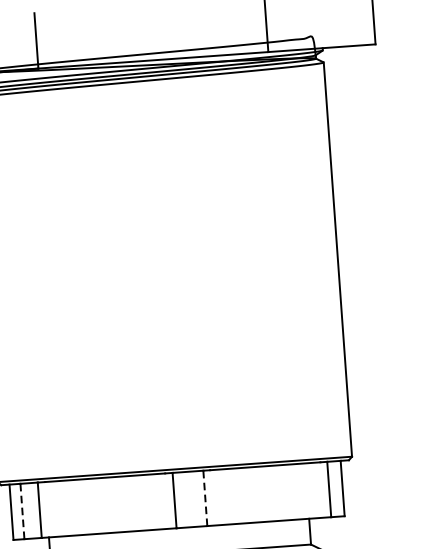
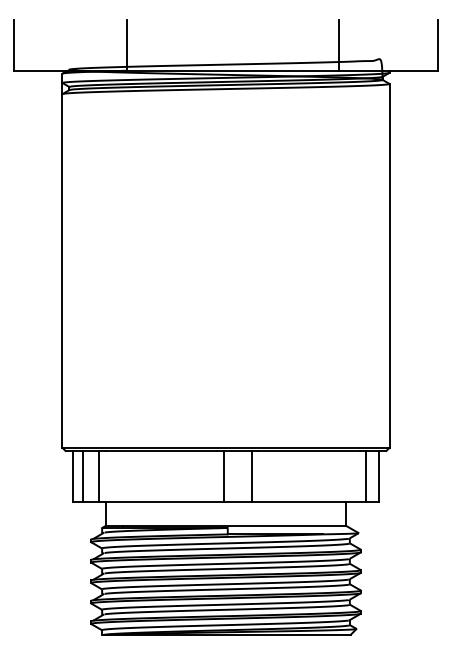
line: (205, 498) -> (252, 476), dashed -> solid
line: (22, 511) -> (83, 476), dashed -> solid

